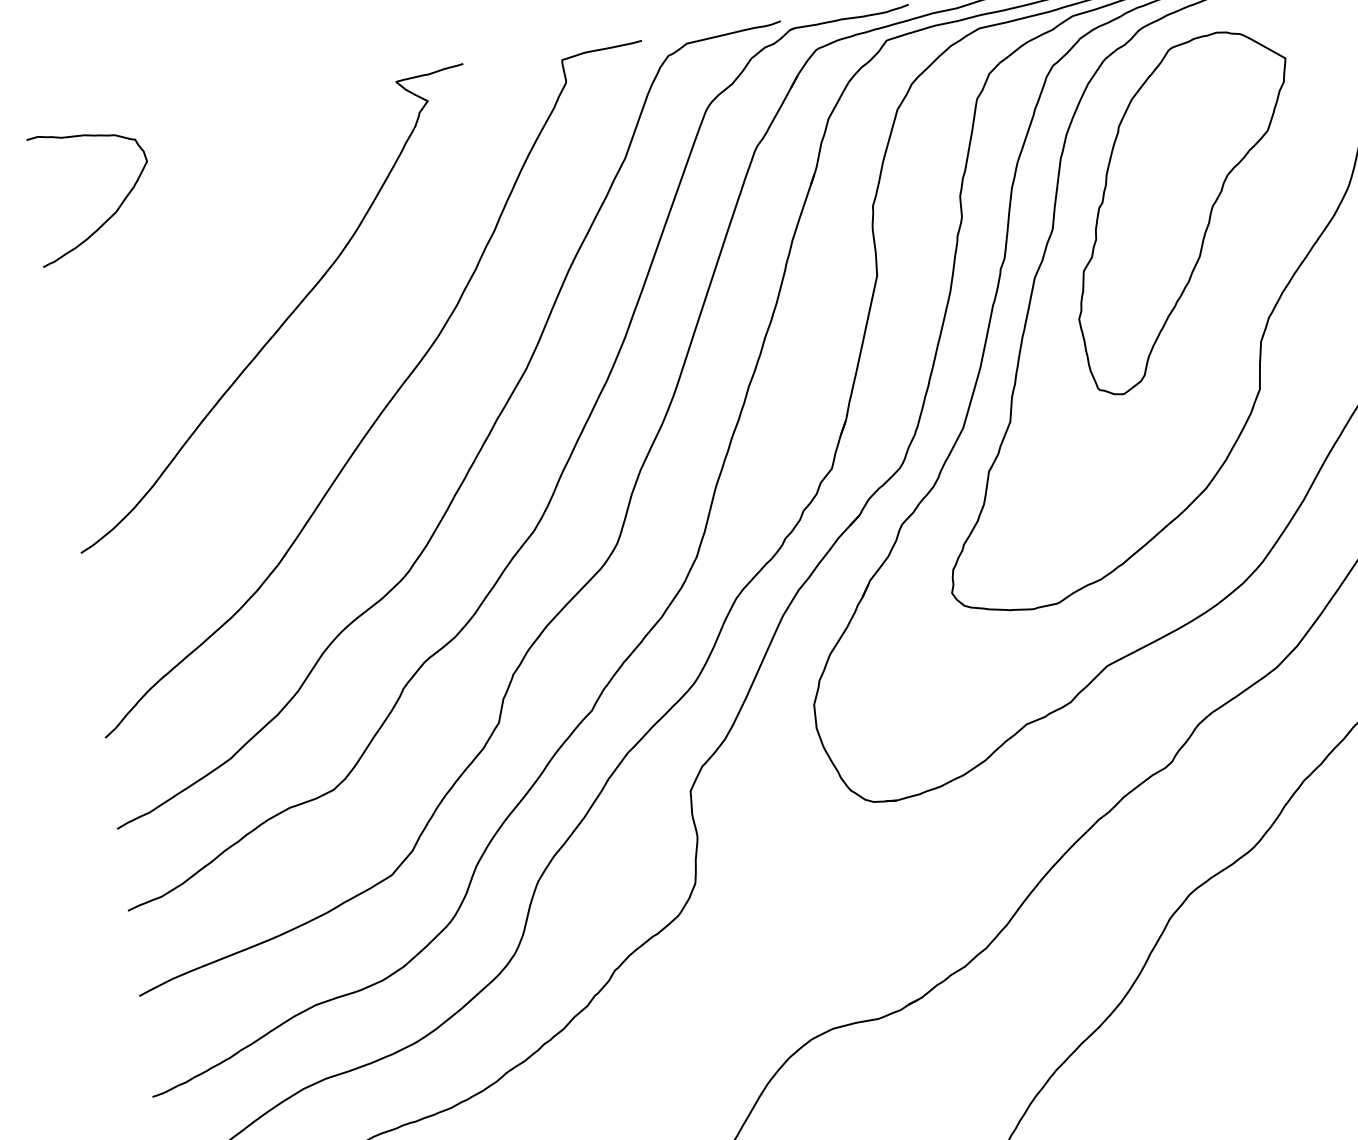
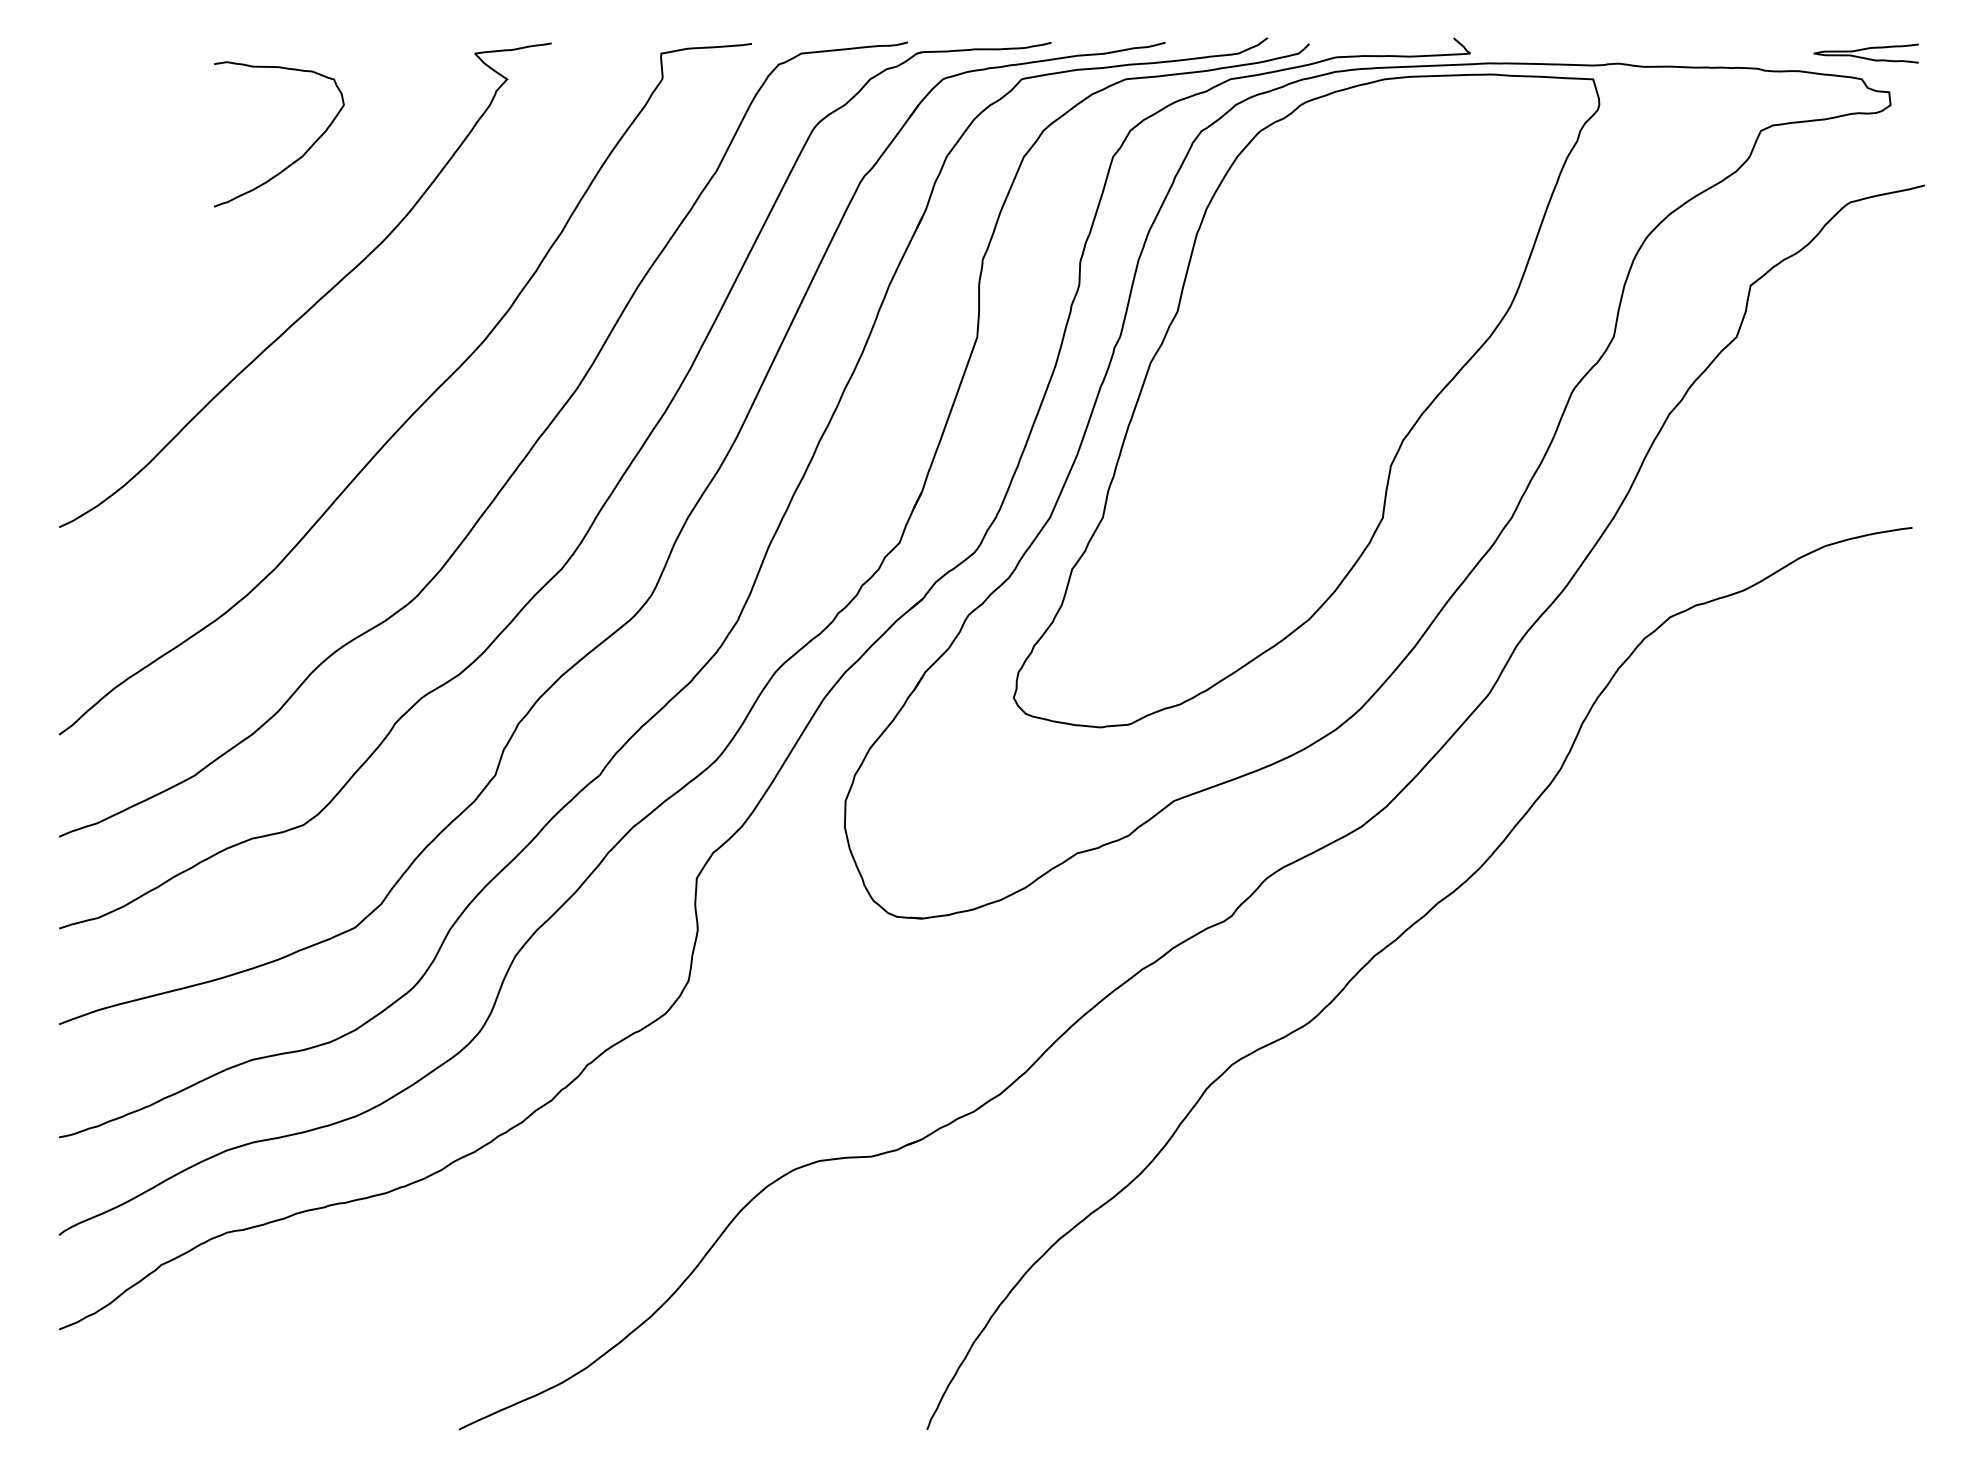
part: (1184, 211) -> (1325, 310), removed
curve: (111, 215) -> (296, 159), moved

